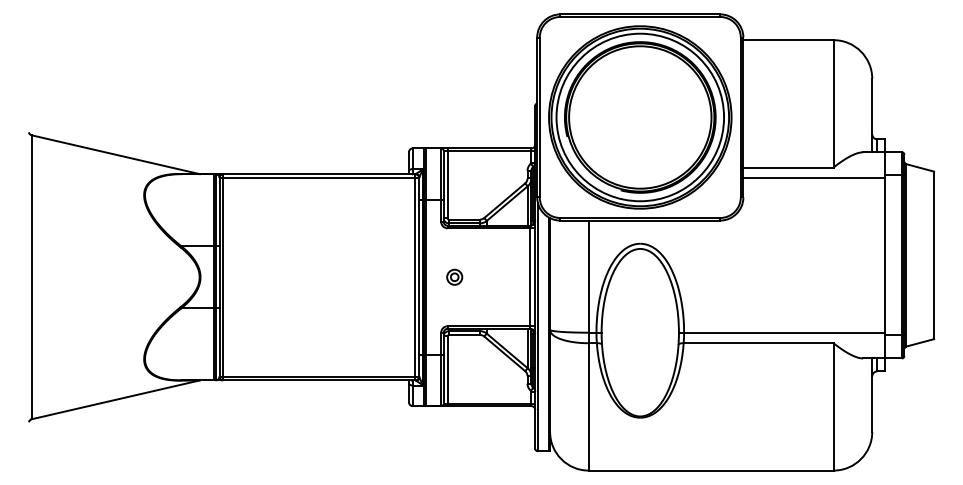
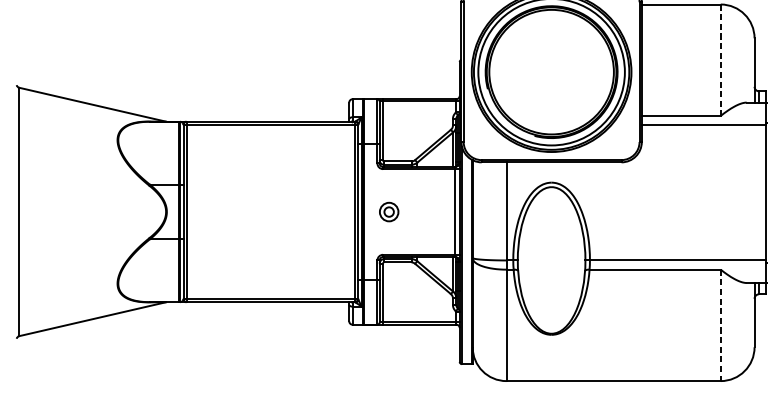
line: (833, 103) -> (720, 59), solid -> dashed
part: (454, 276) -> (389, 211), size x1.4
line: (833, 406) -> (720, 325), solid -> dashed

